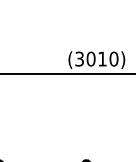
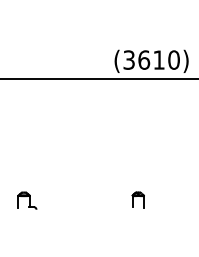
text: (91, 58) -> (144, 59), (3010) -> (3610)

